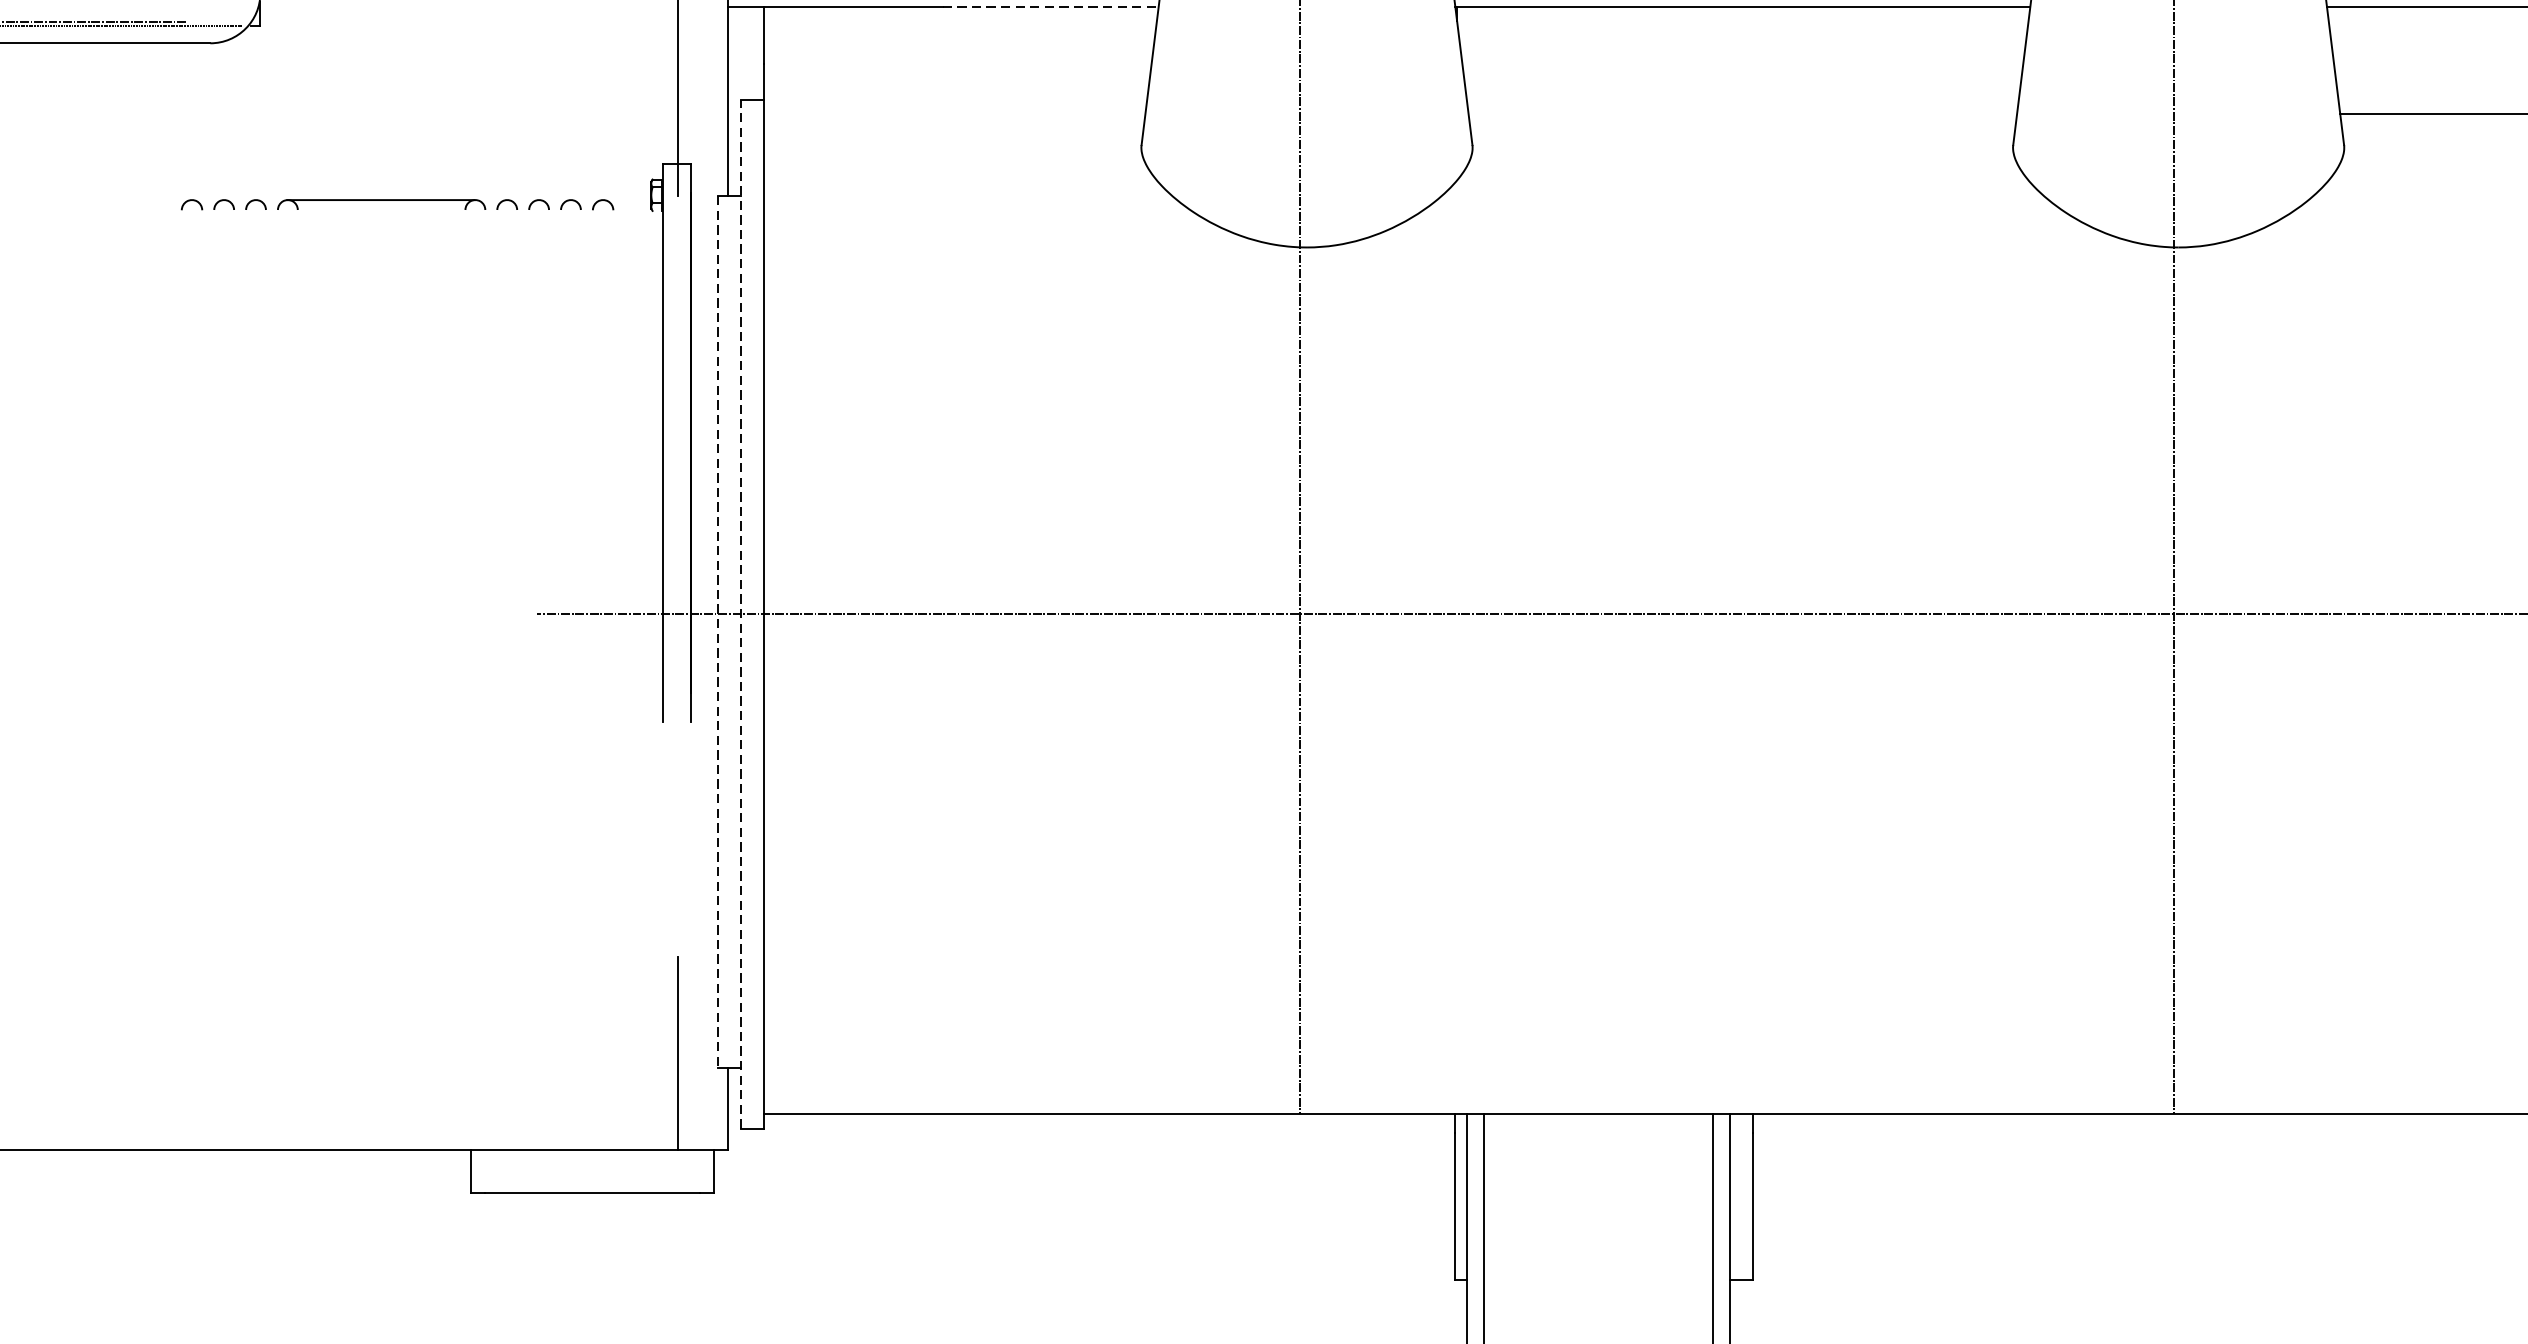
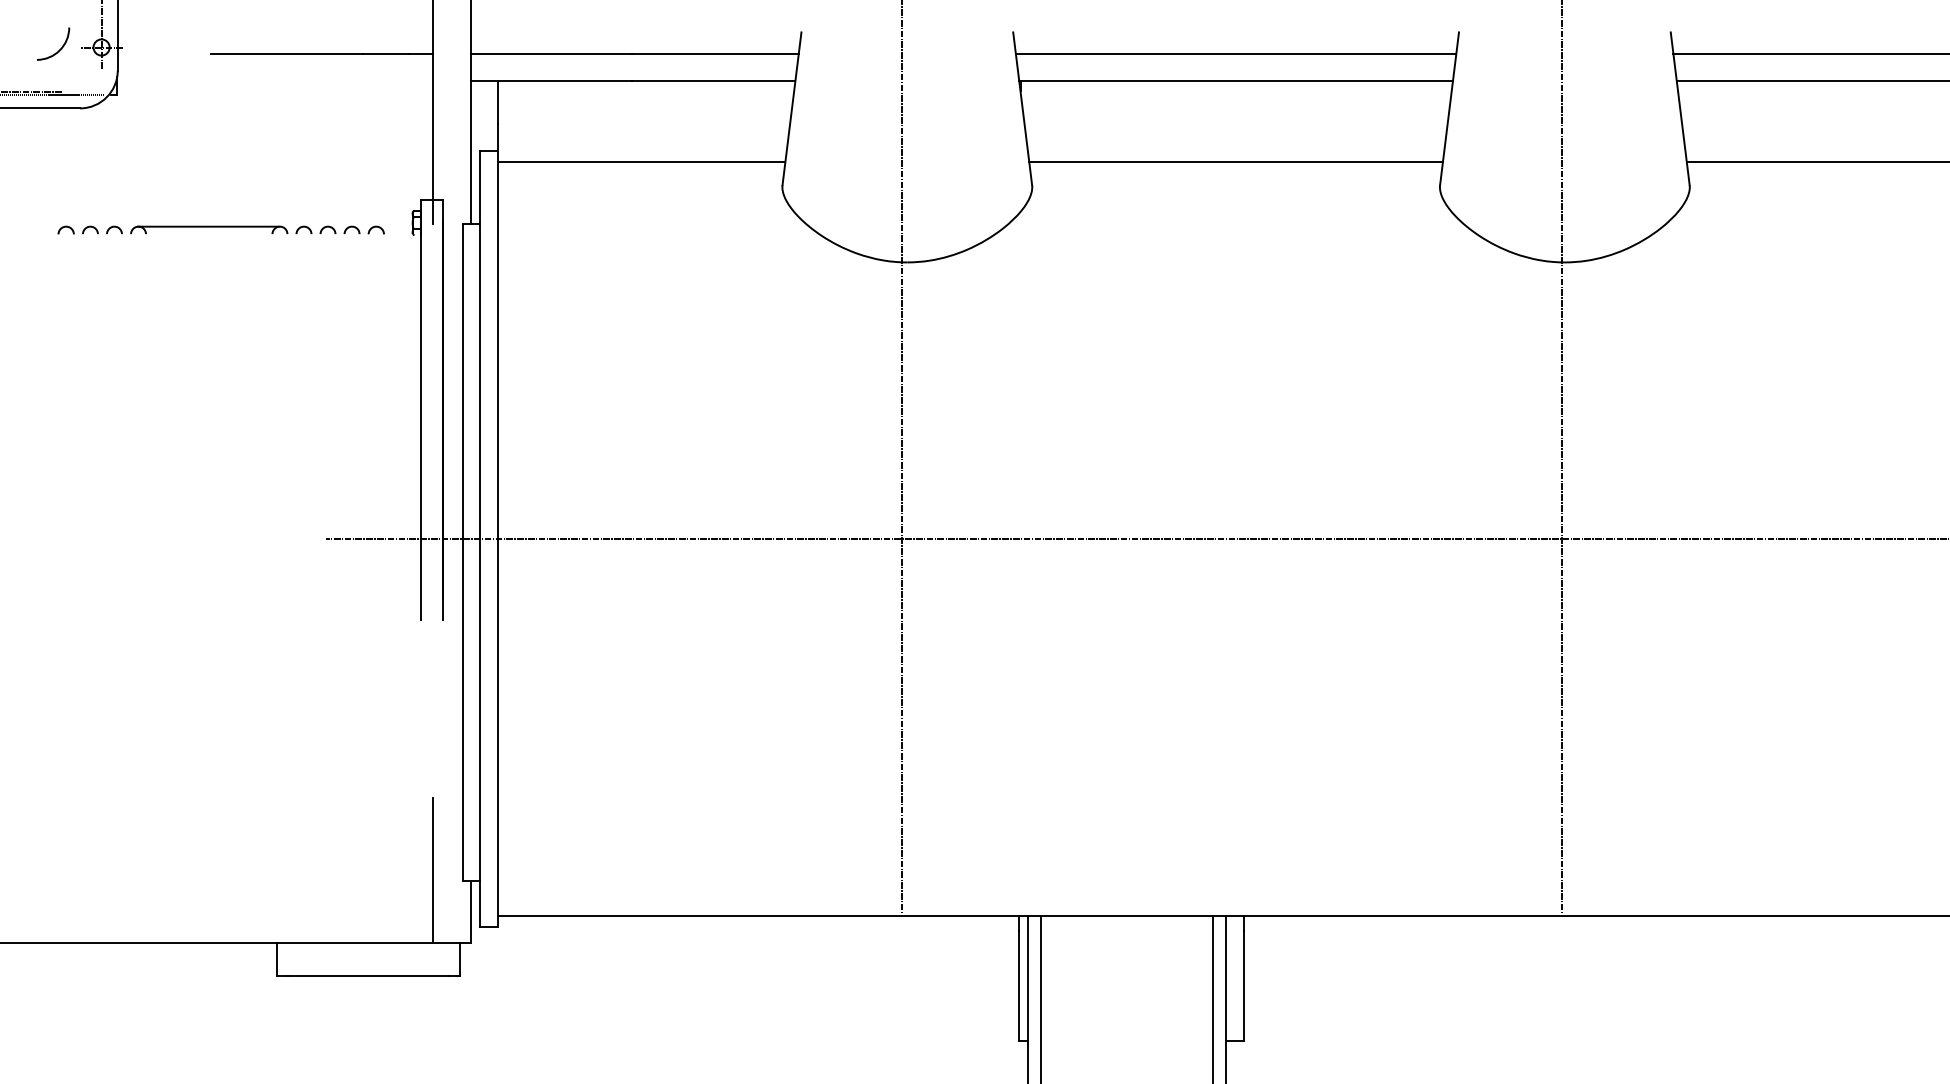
line: (1051, 6) -> (714, 80), dashed -> solid
line: (954, 113) -> (641, 161), added
line: (1742, 113) -> (1235, 161), added
line: (741, 613) -> (480, 538), dashed -> solid
line: (718, 631) -> (463, 552), dashed -> solid

